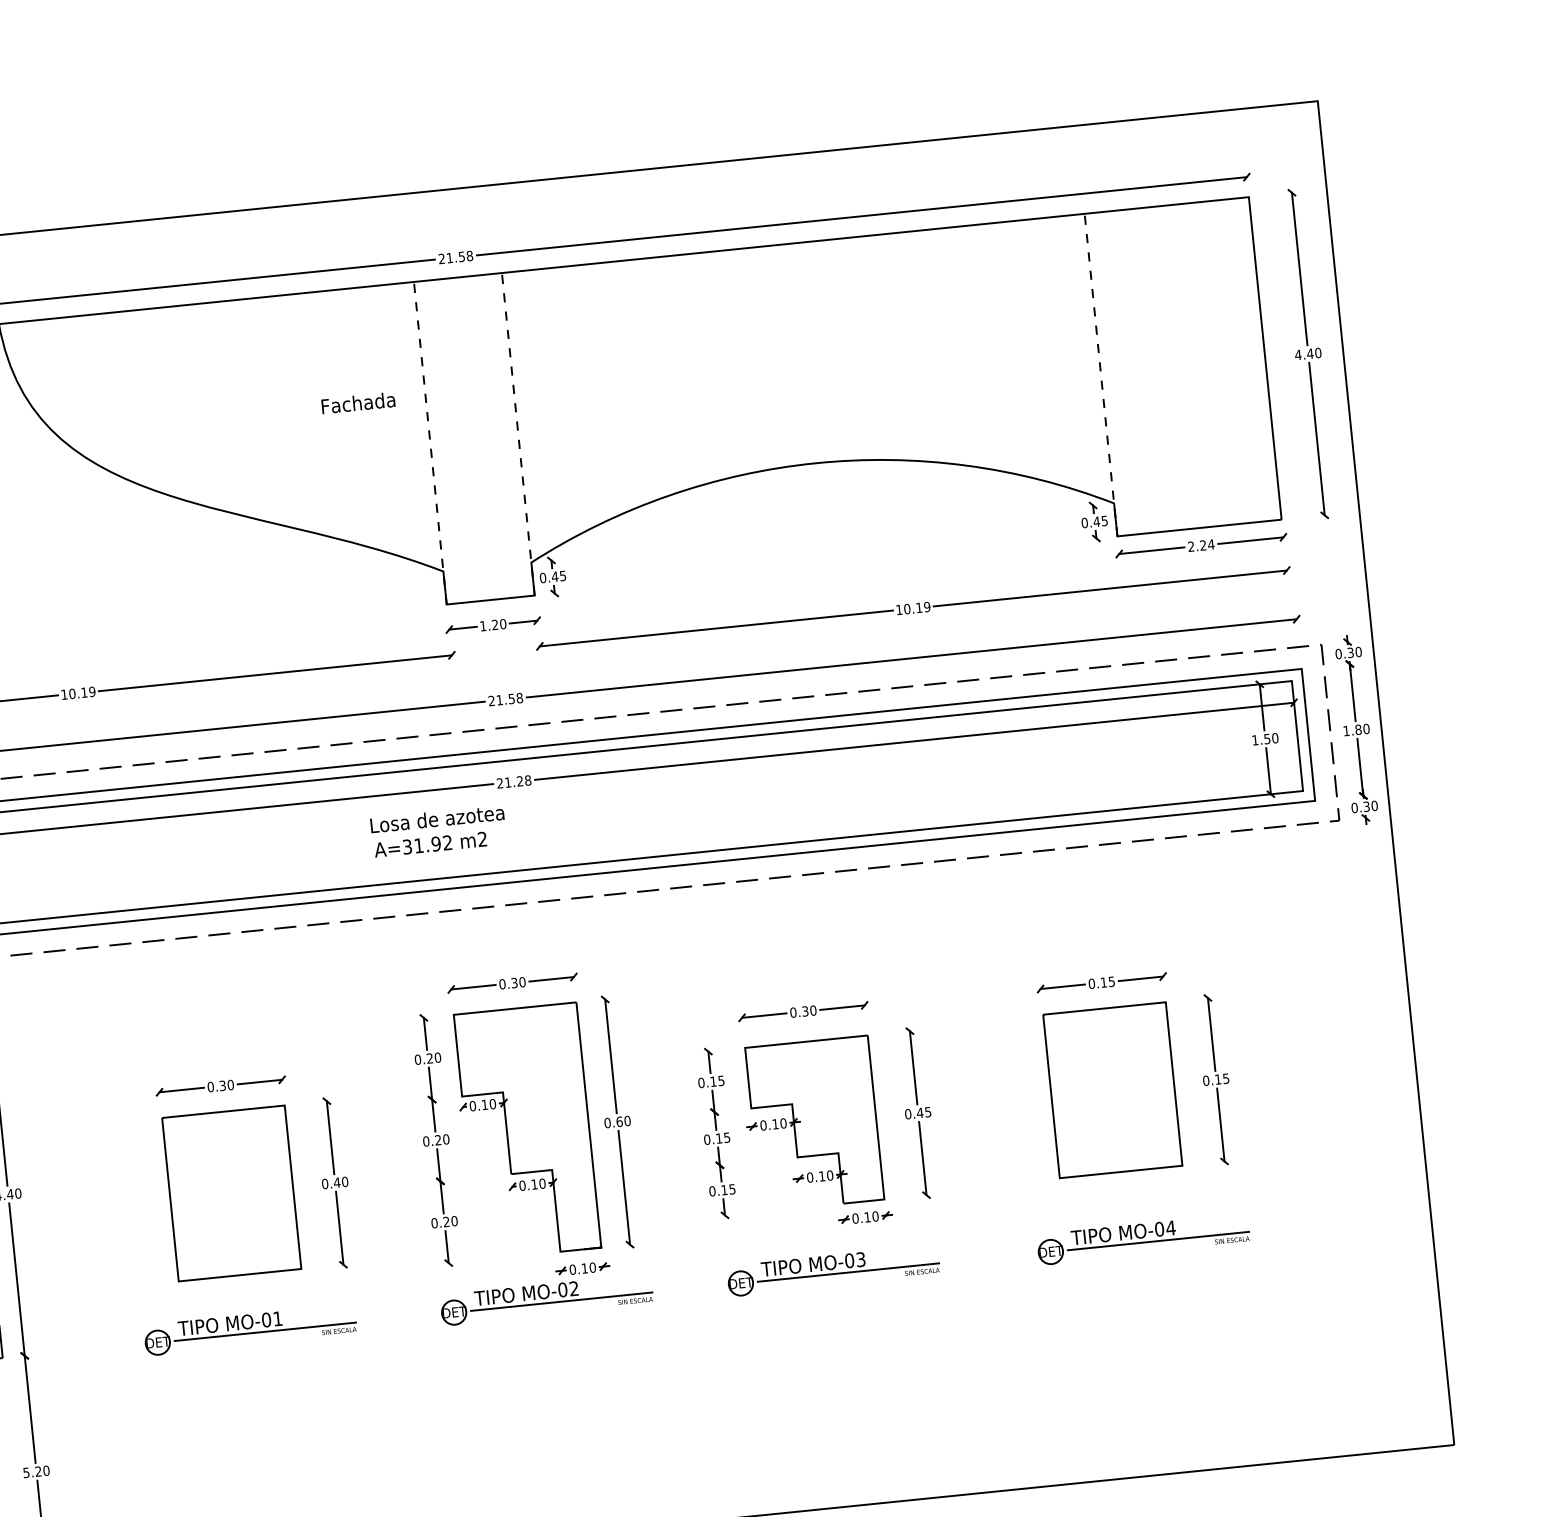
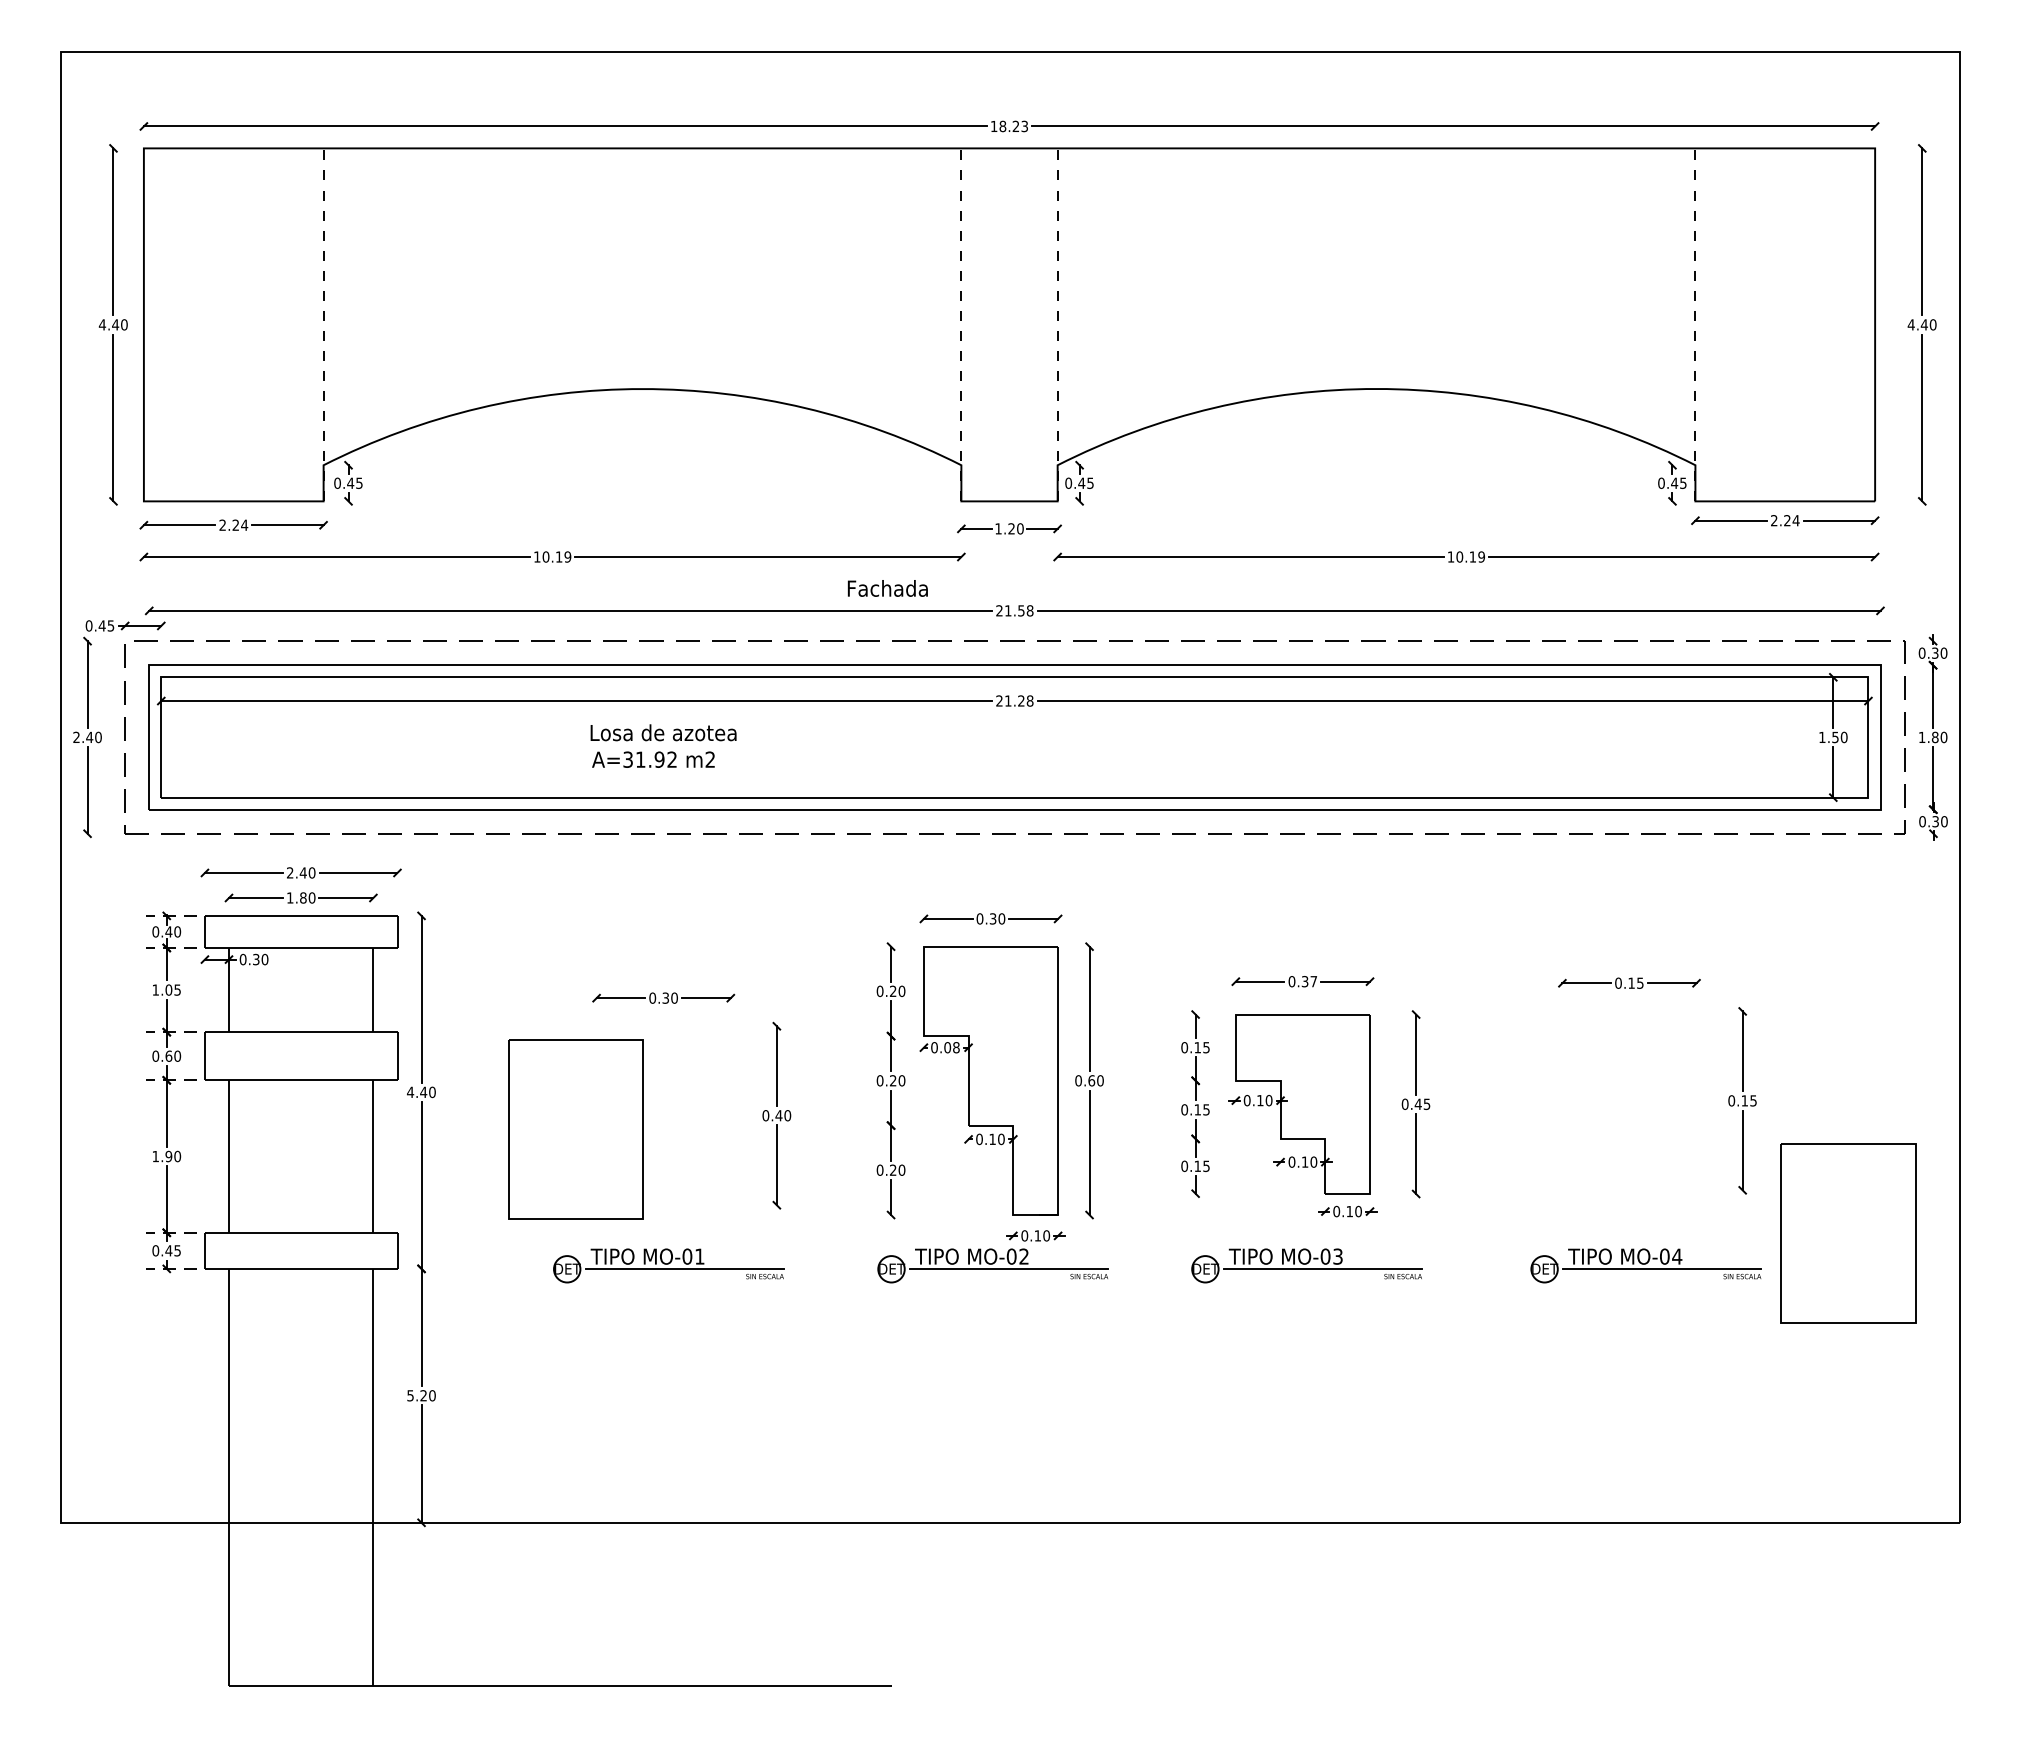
text: (455, 257) -> (1009, 126), 21.58 -> 18.23
text: (358, 403) -> (887, 588), moved
text: (438, 830) -> (663, 745), moved
text: (813, 1010) -> (1313, 981), 0.30 -> 0.37
part: (1112, 1089) -> (1848, 1233), moved
text: (488, 1104) -> (951, 1047), 0.10 -> 0.08
part: (231, 1193) -> (575, 1129), moved

